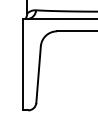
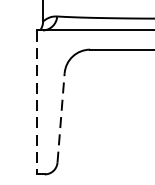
line: (23, 64) -> (37, 101), solid -> dashed
line: (38, 74) -> (60, 117), solid -> dashed

